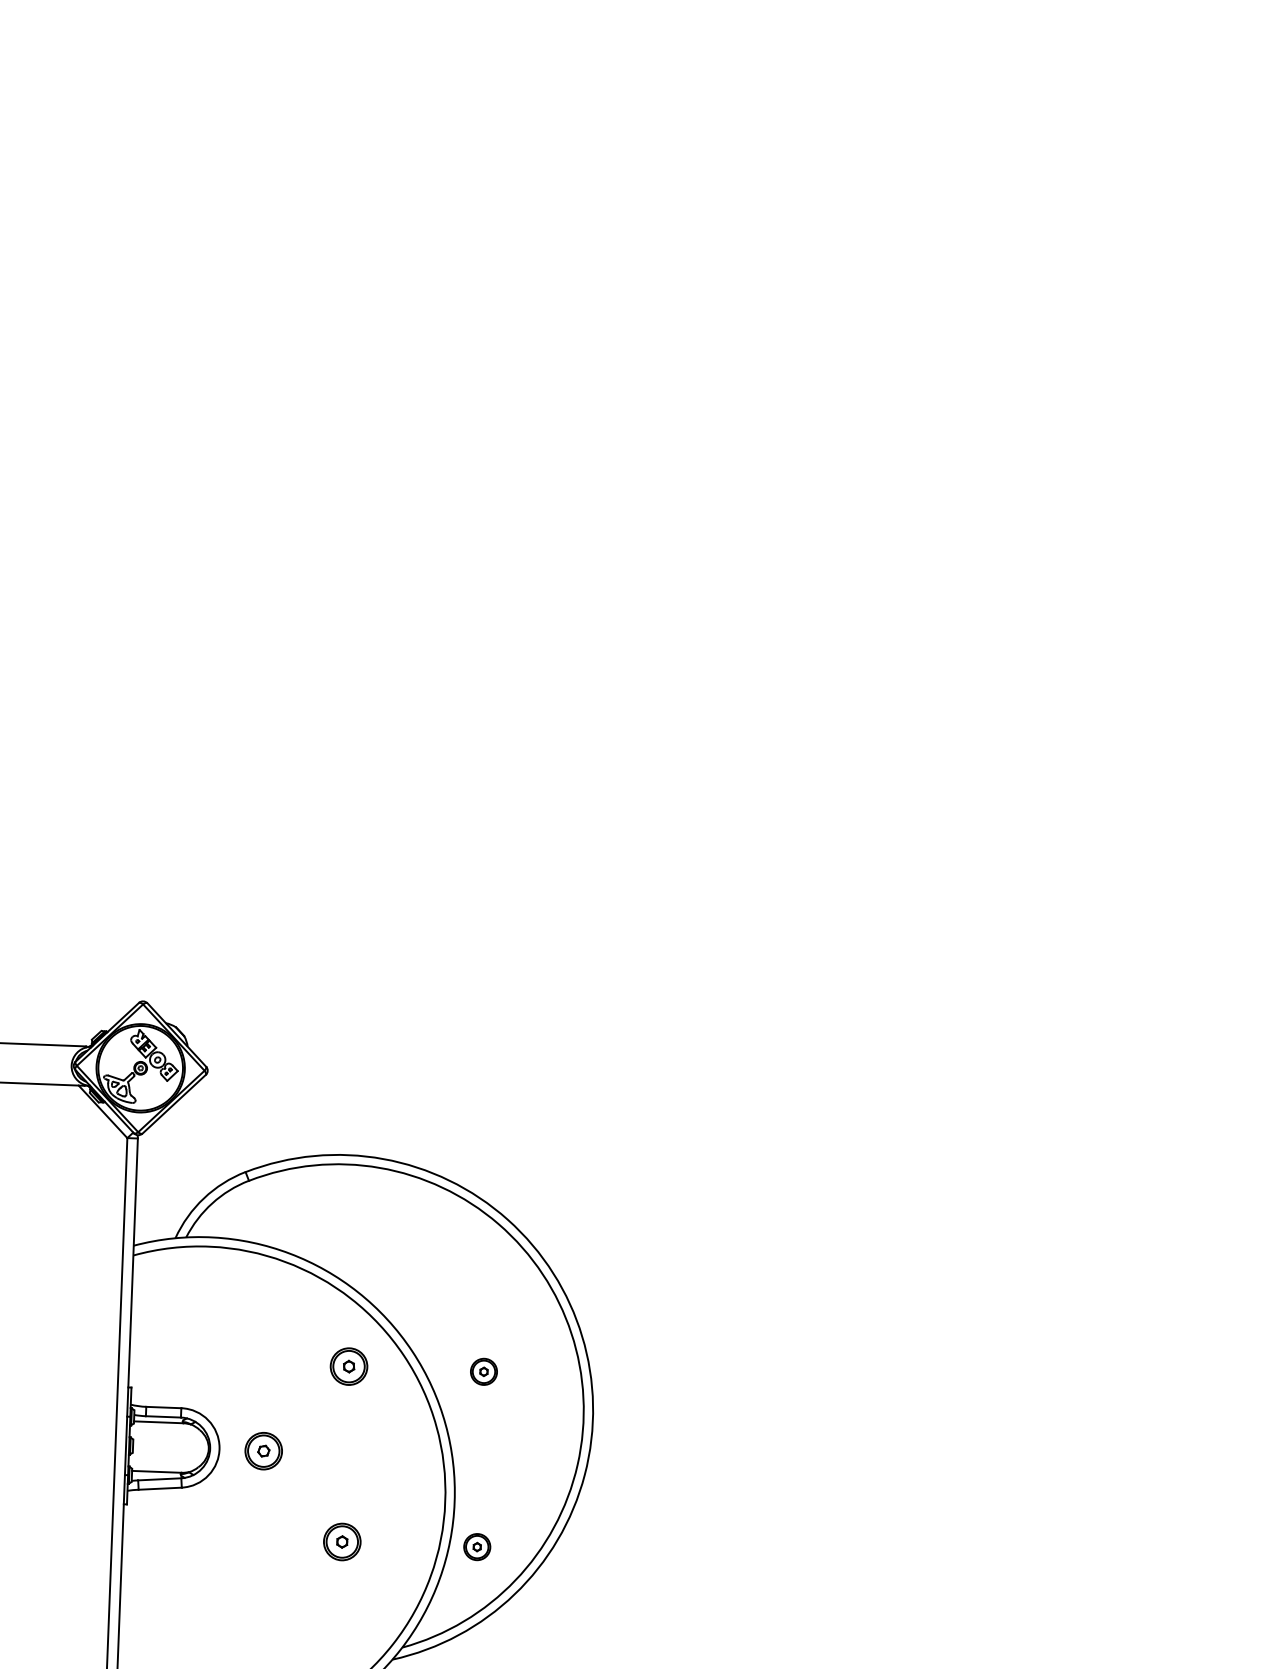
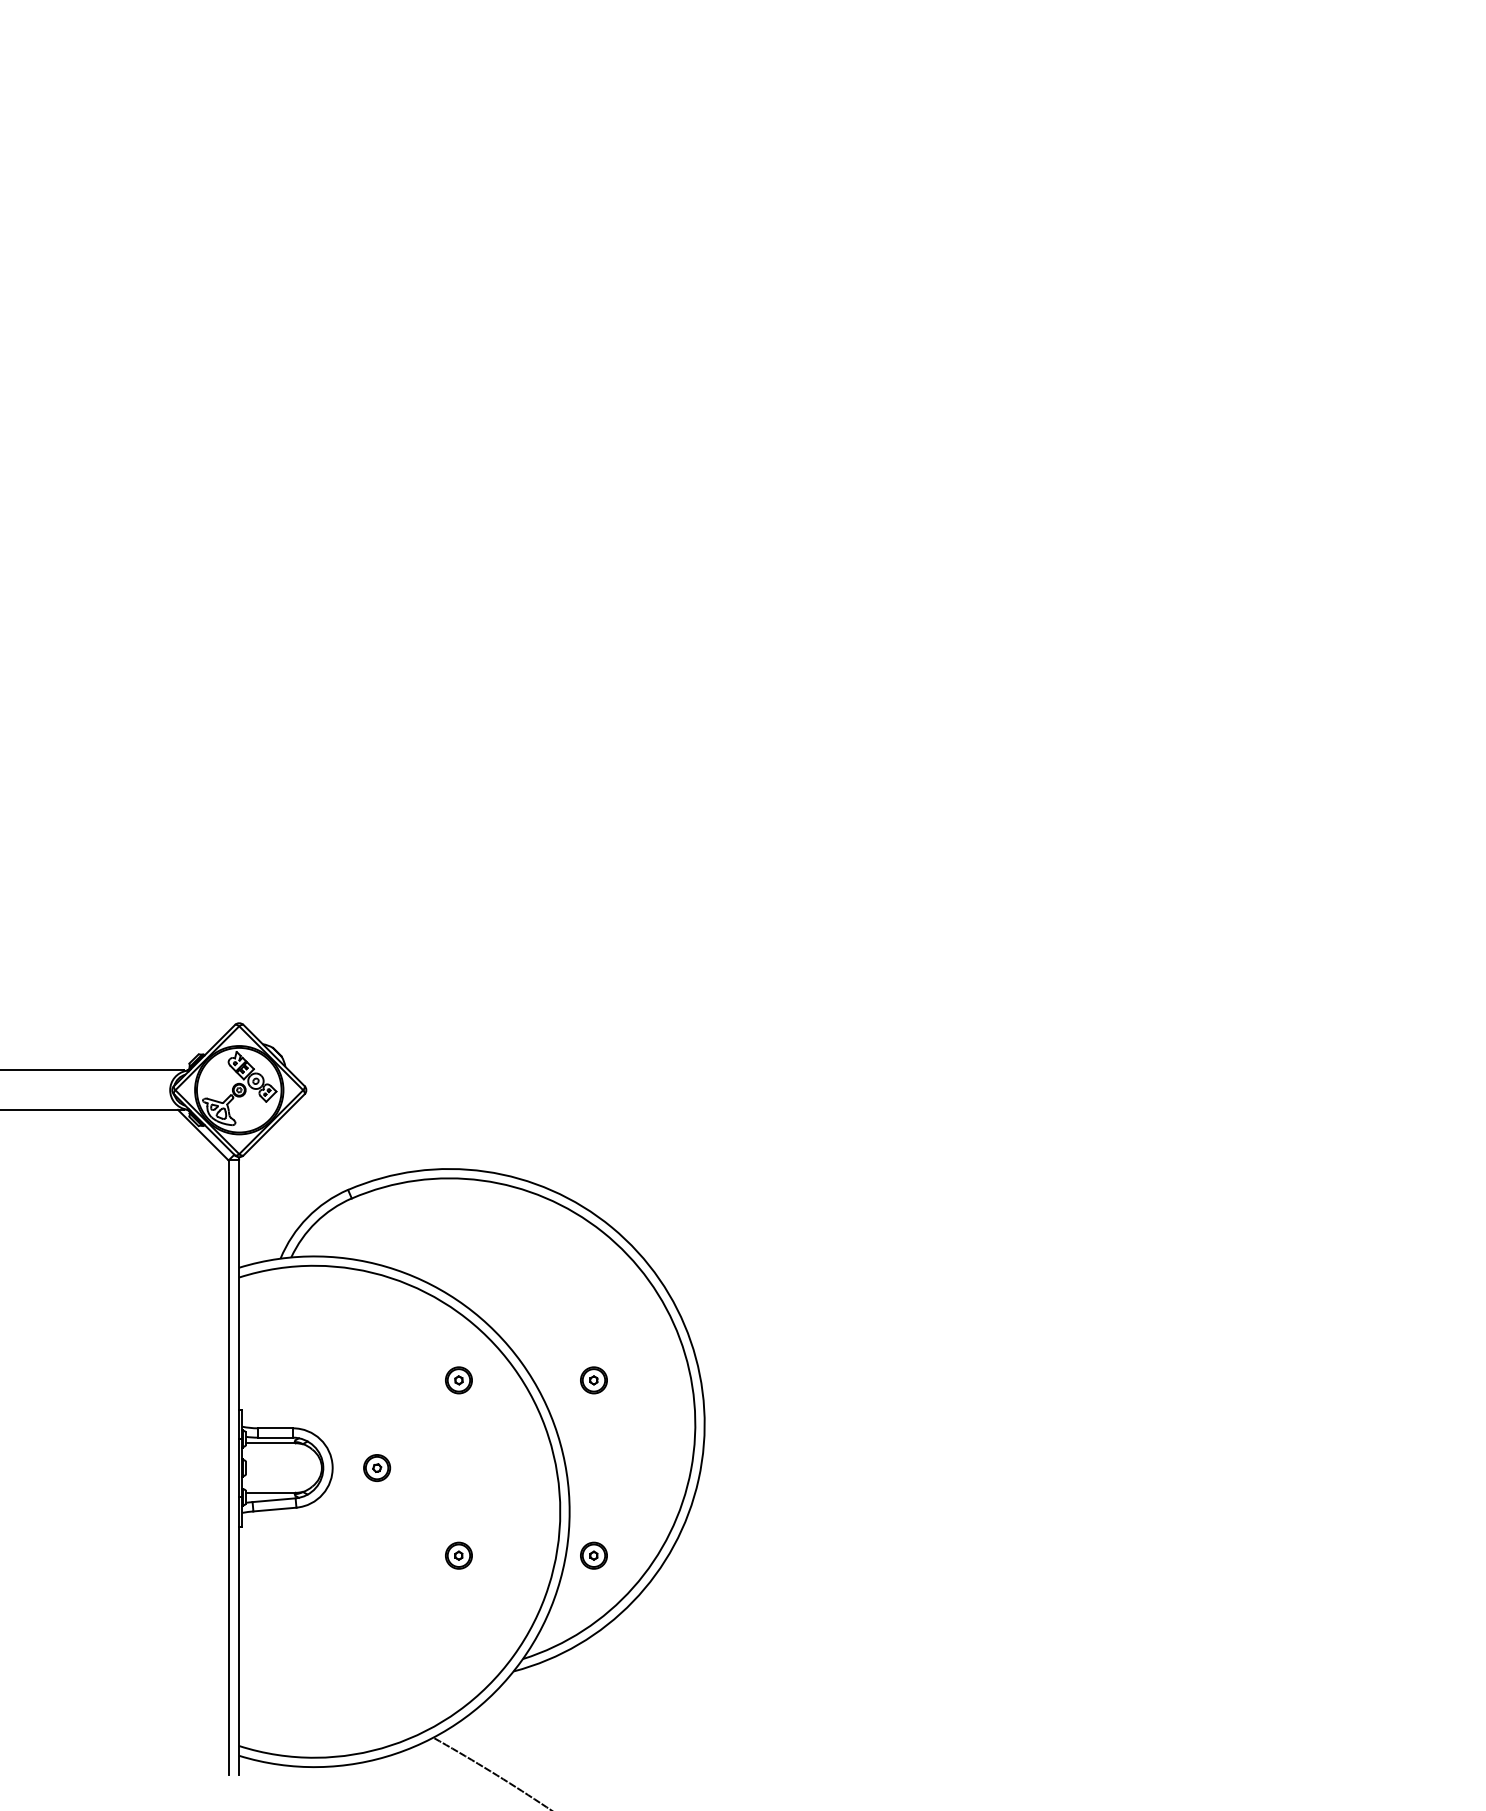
part: (348, 1366) -> (458, 1380), size x0.71
part: (264, 1450) -> (377, 1467), size x0.71
part: (341, 1541) -> (458, 1555), size x0.71

